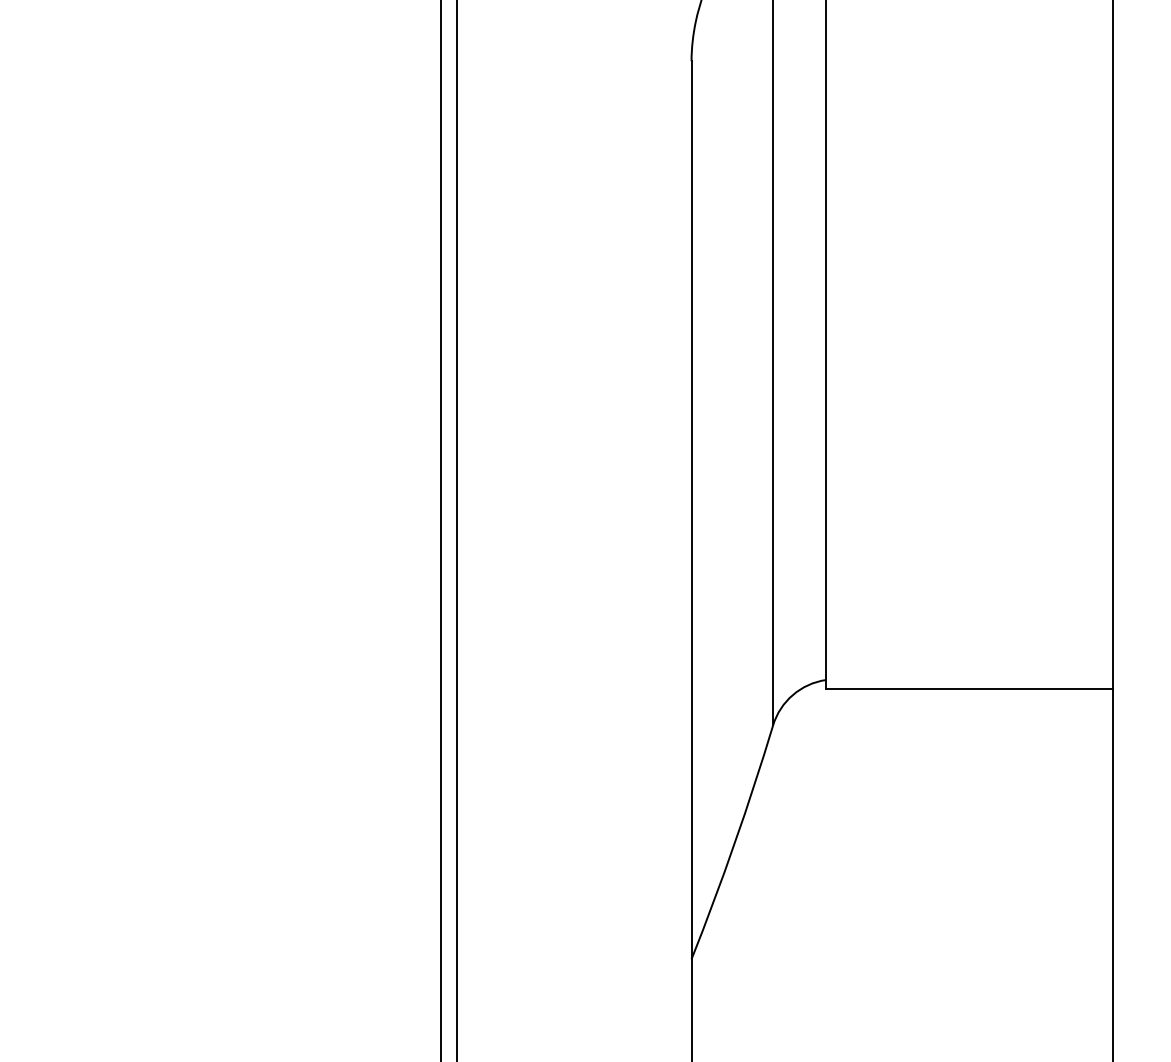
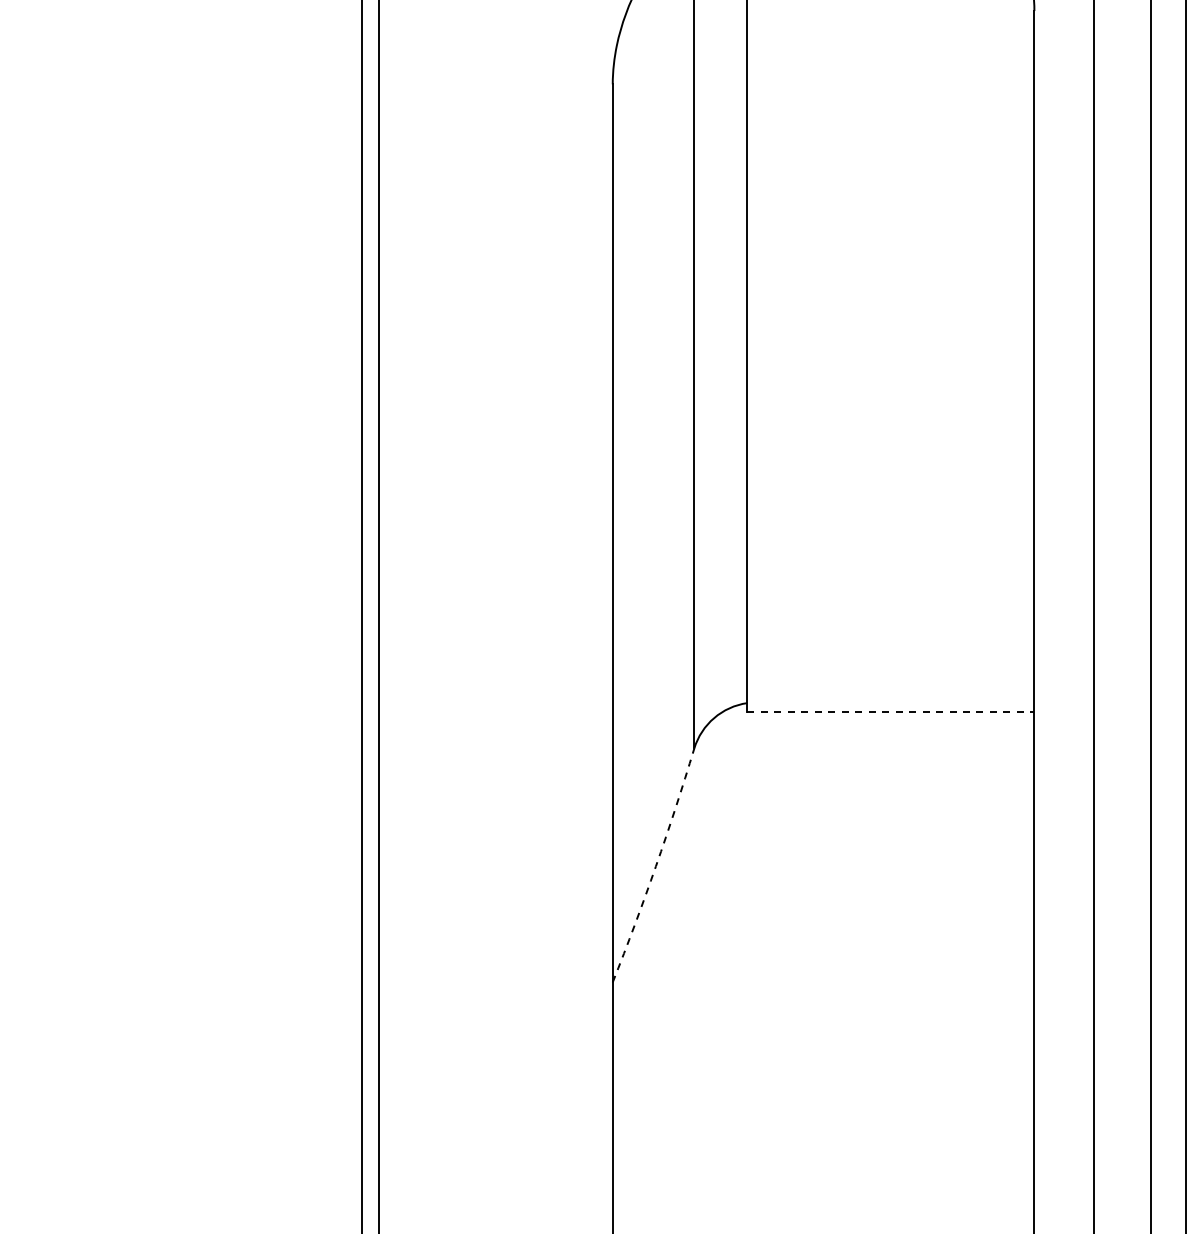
line: (969, 689) -> (890, 712), solid -> dashed
arc: (734, 843) -> (655, 866), solid -> dashed

